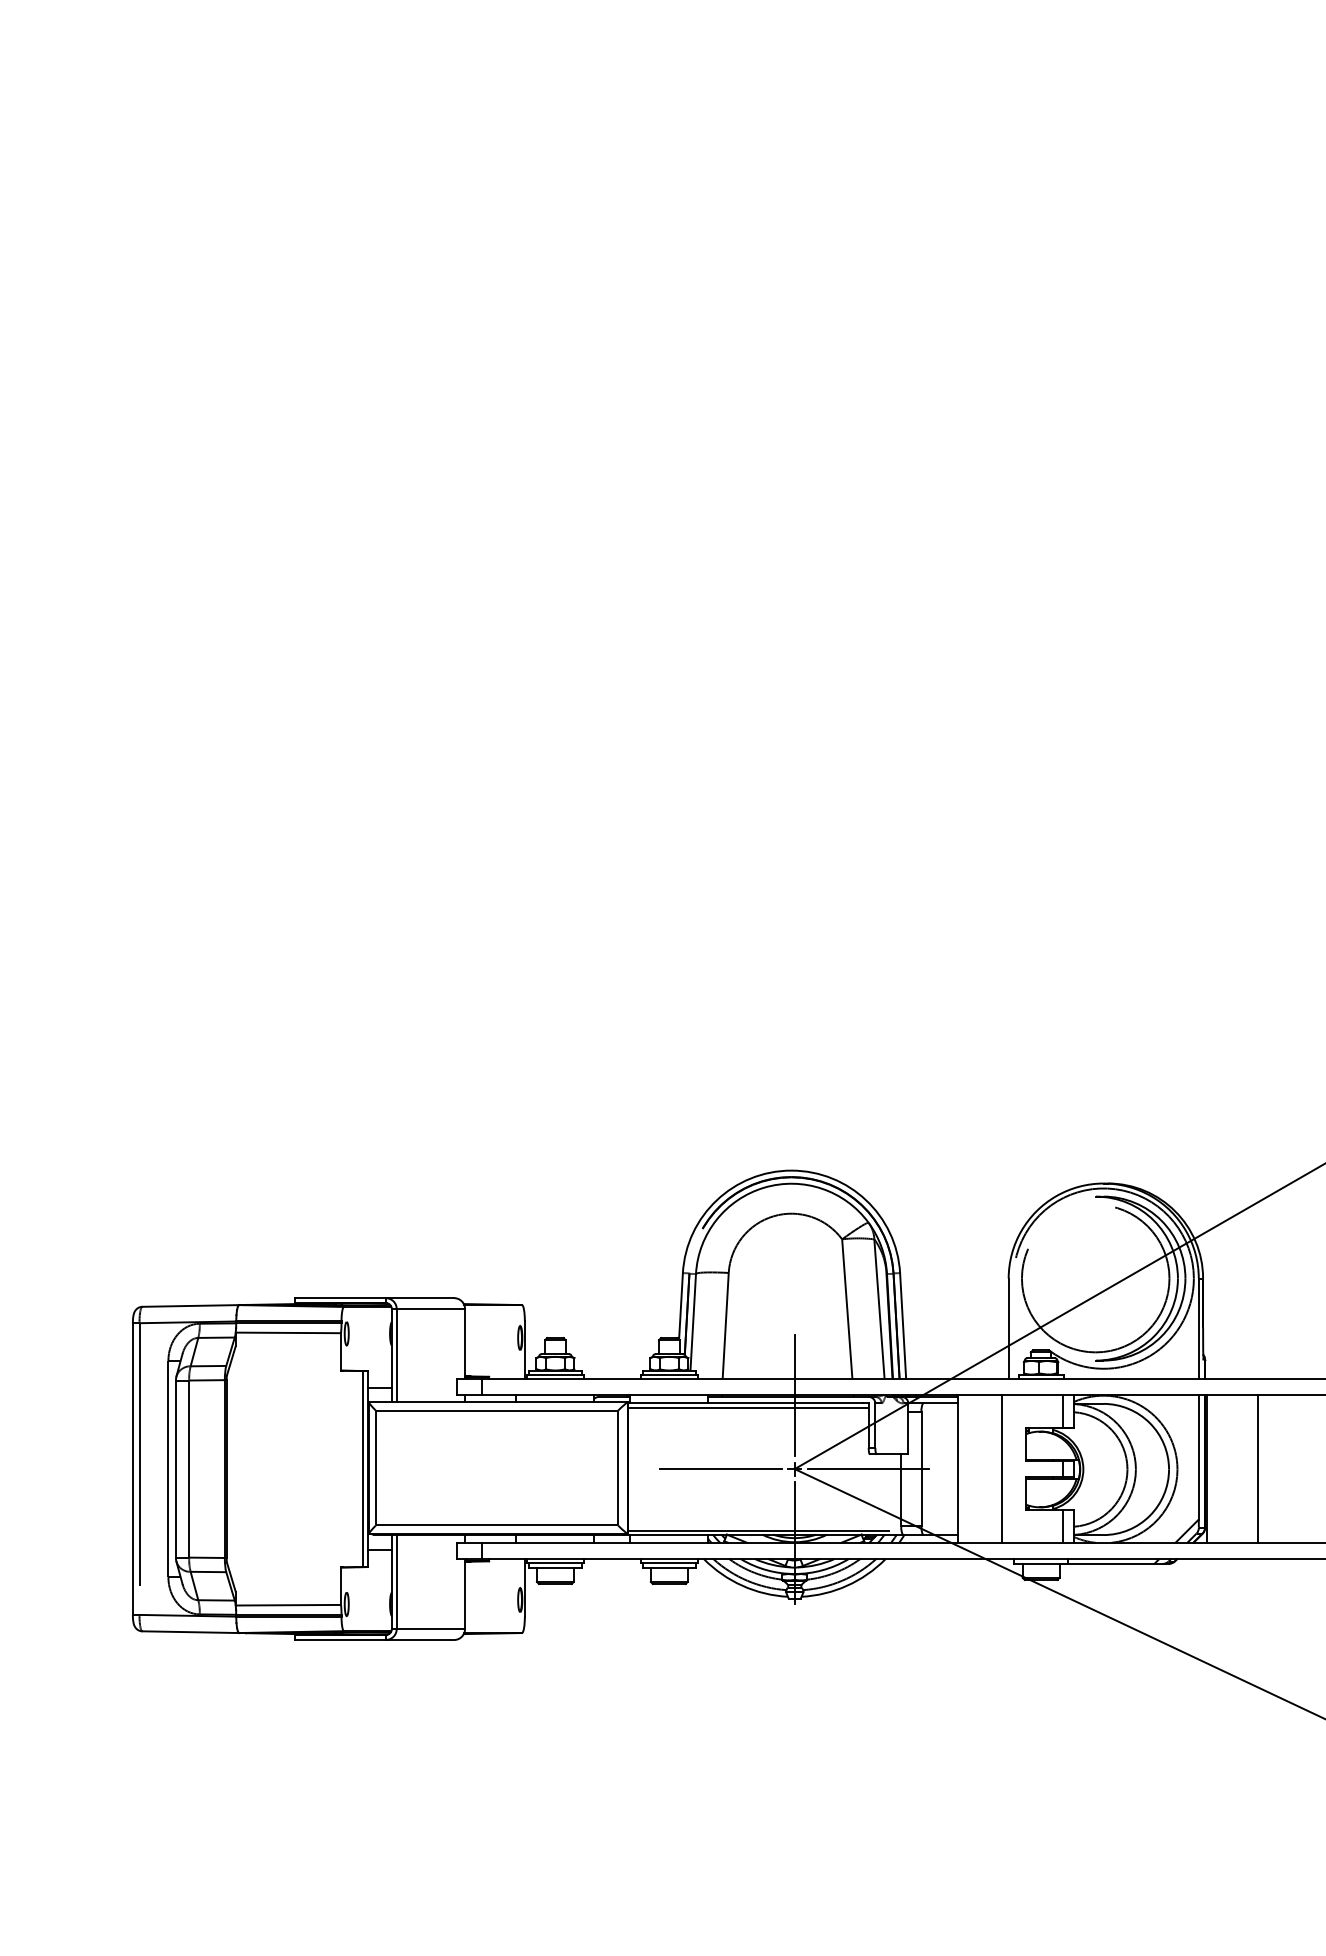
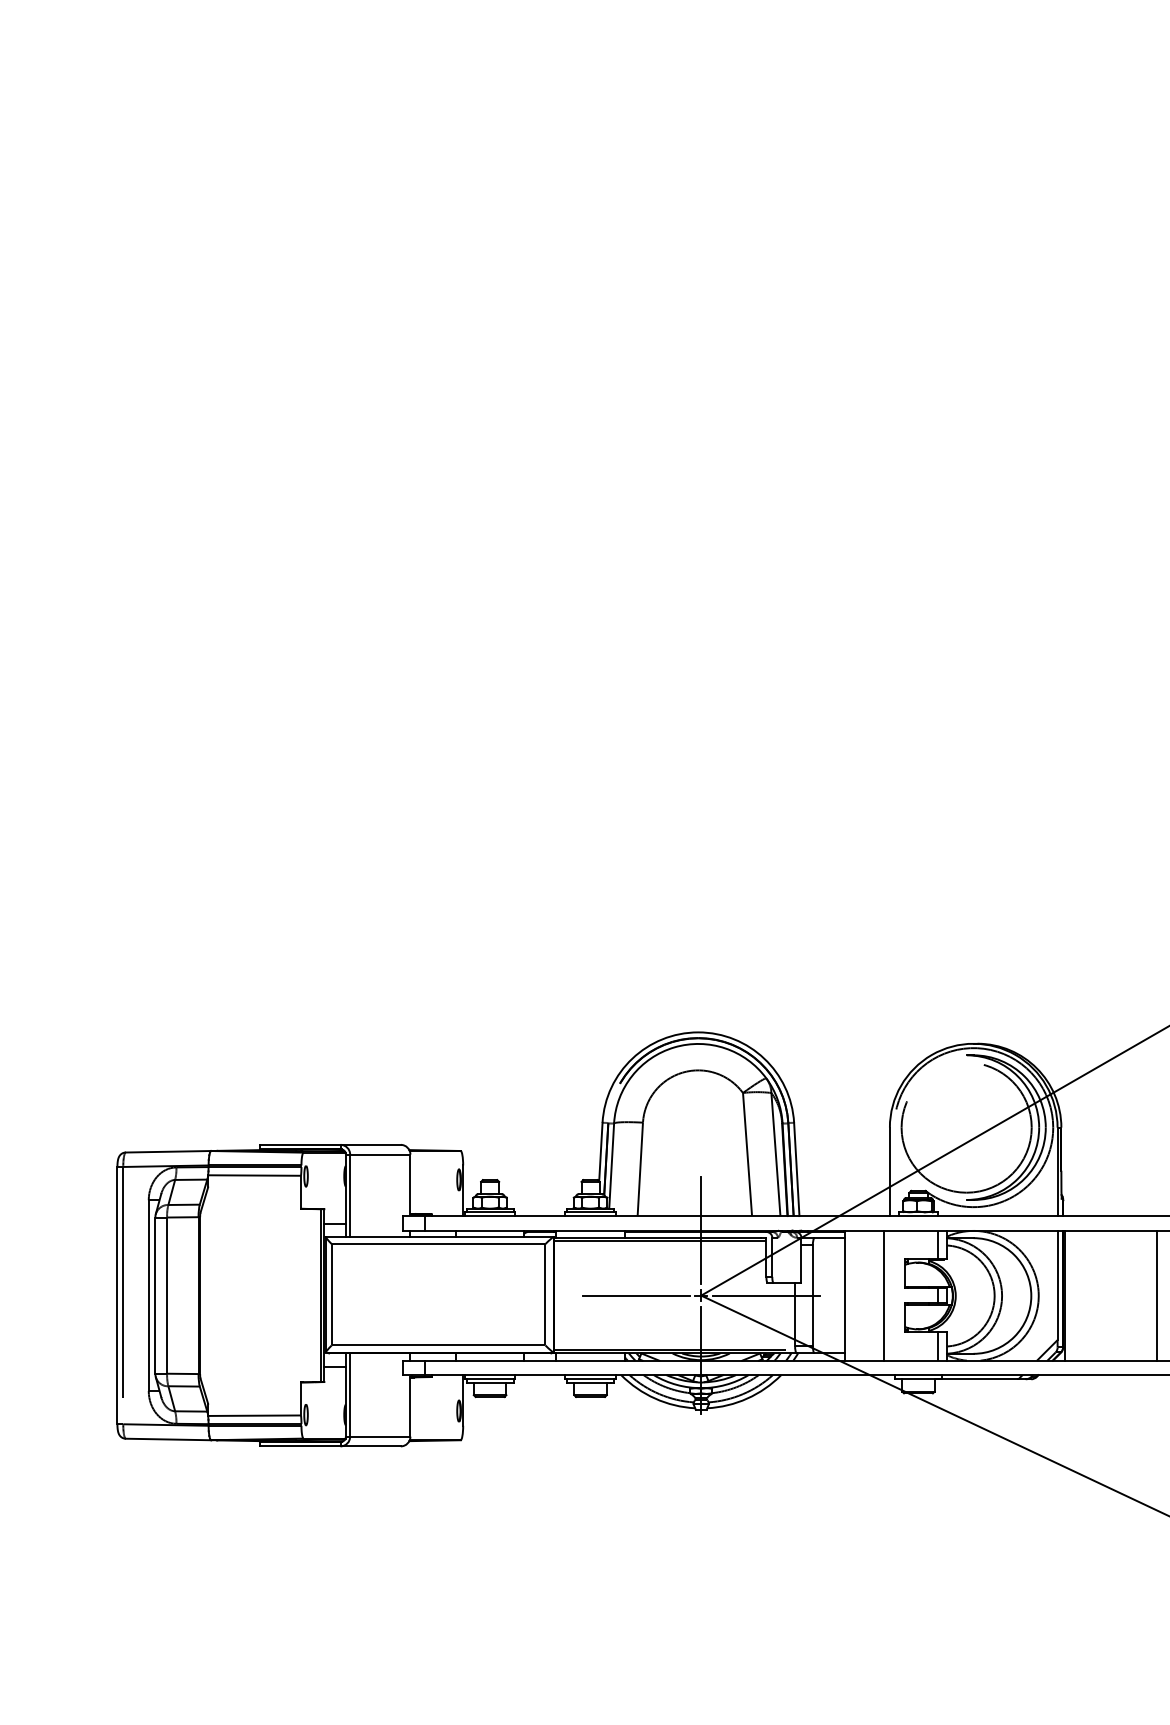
line: (1257, 1468) -> (1156, 1295), moved

